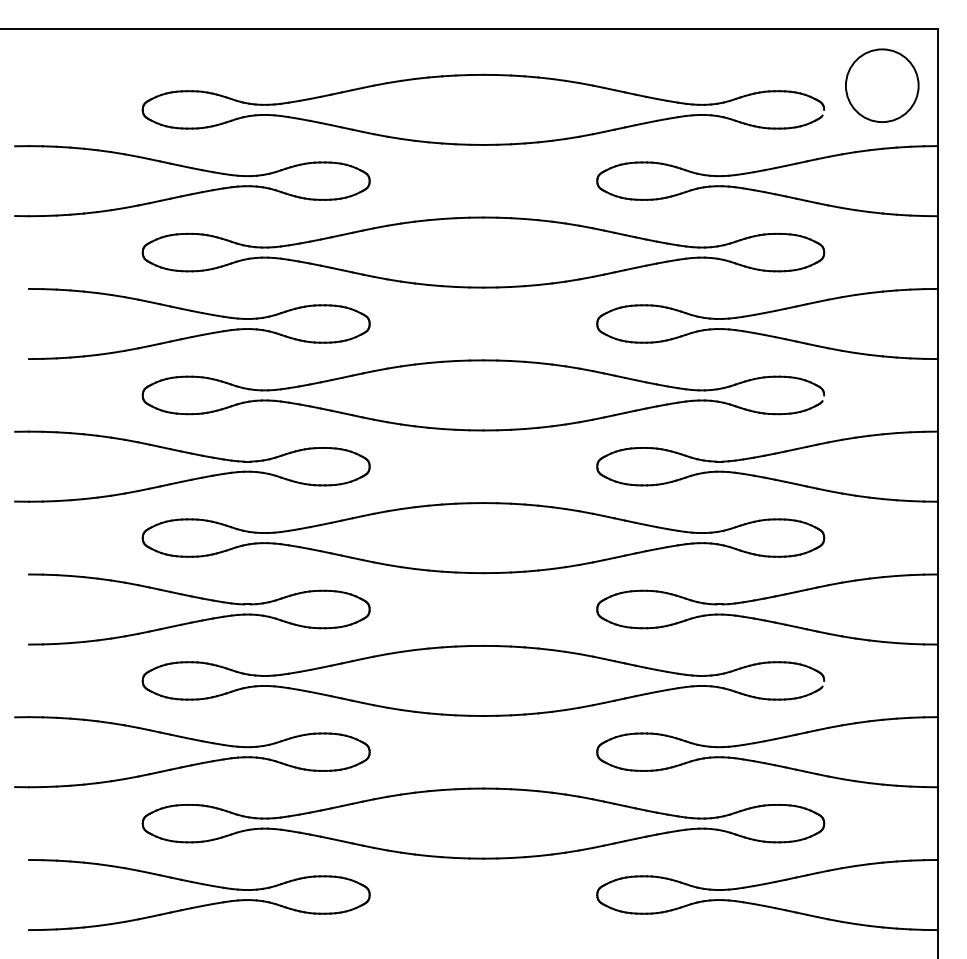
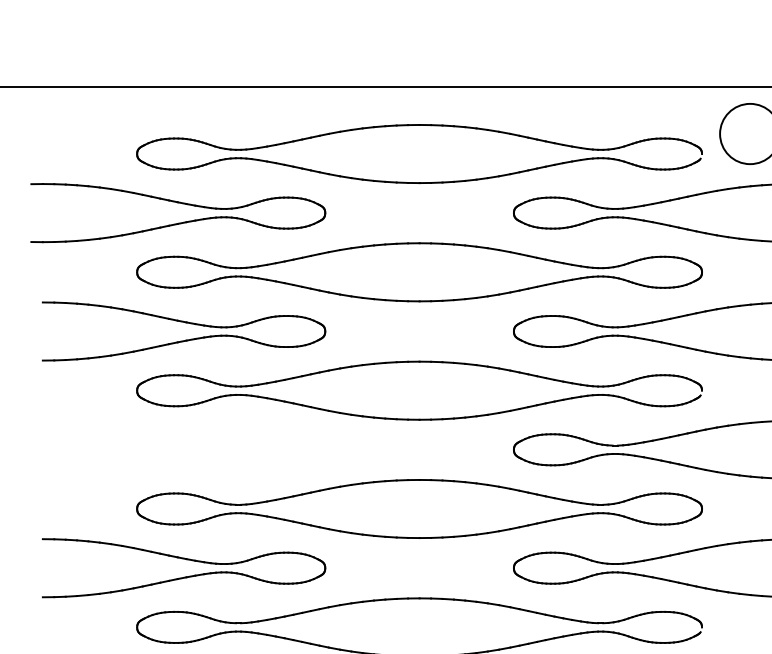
part: (194, 455) -> (180, 440), removed

